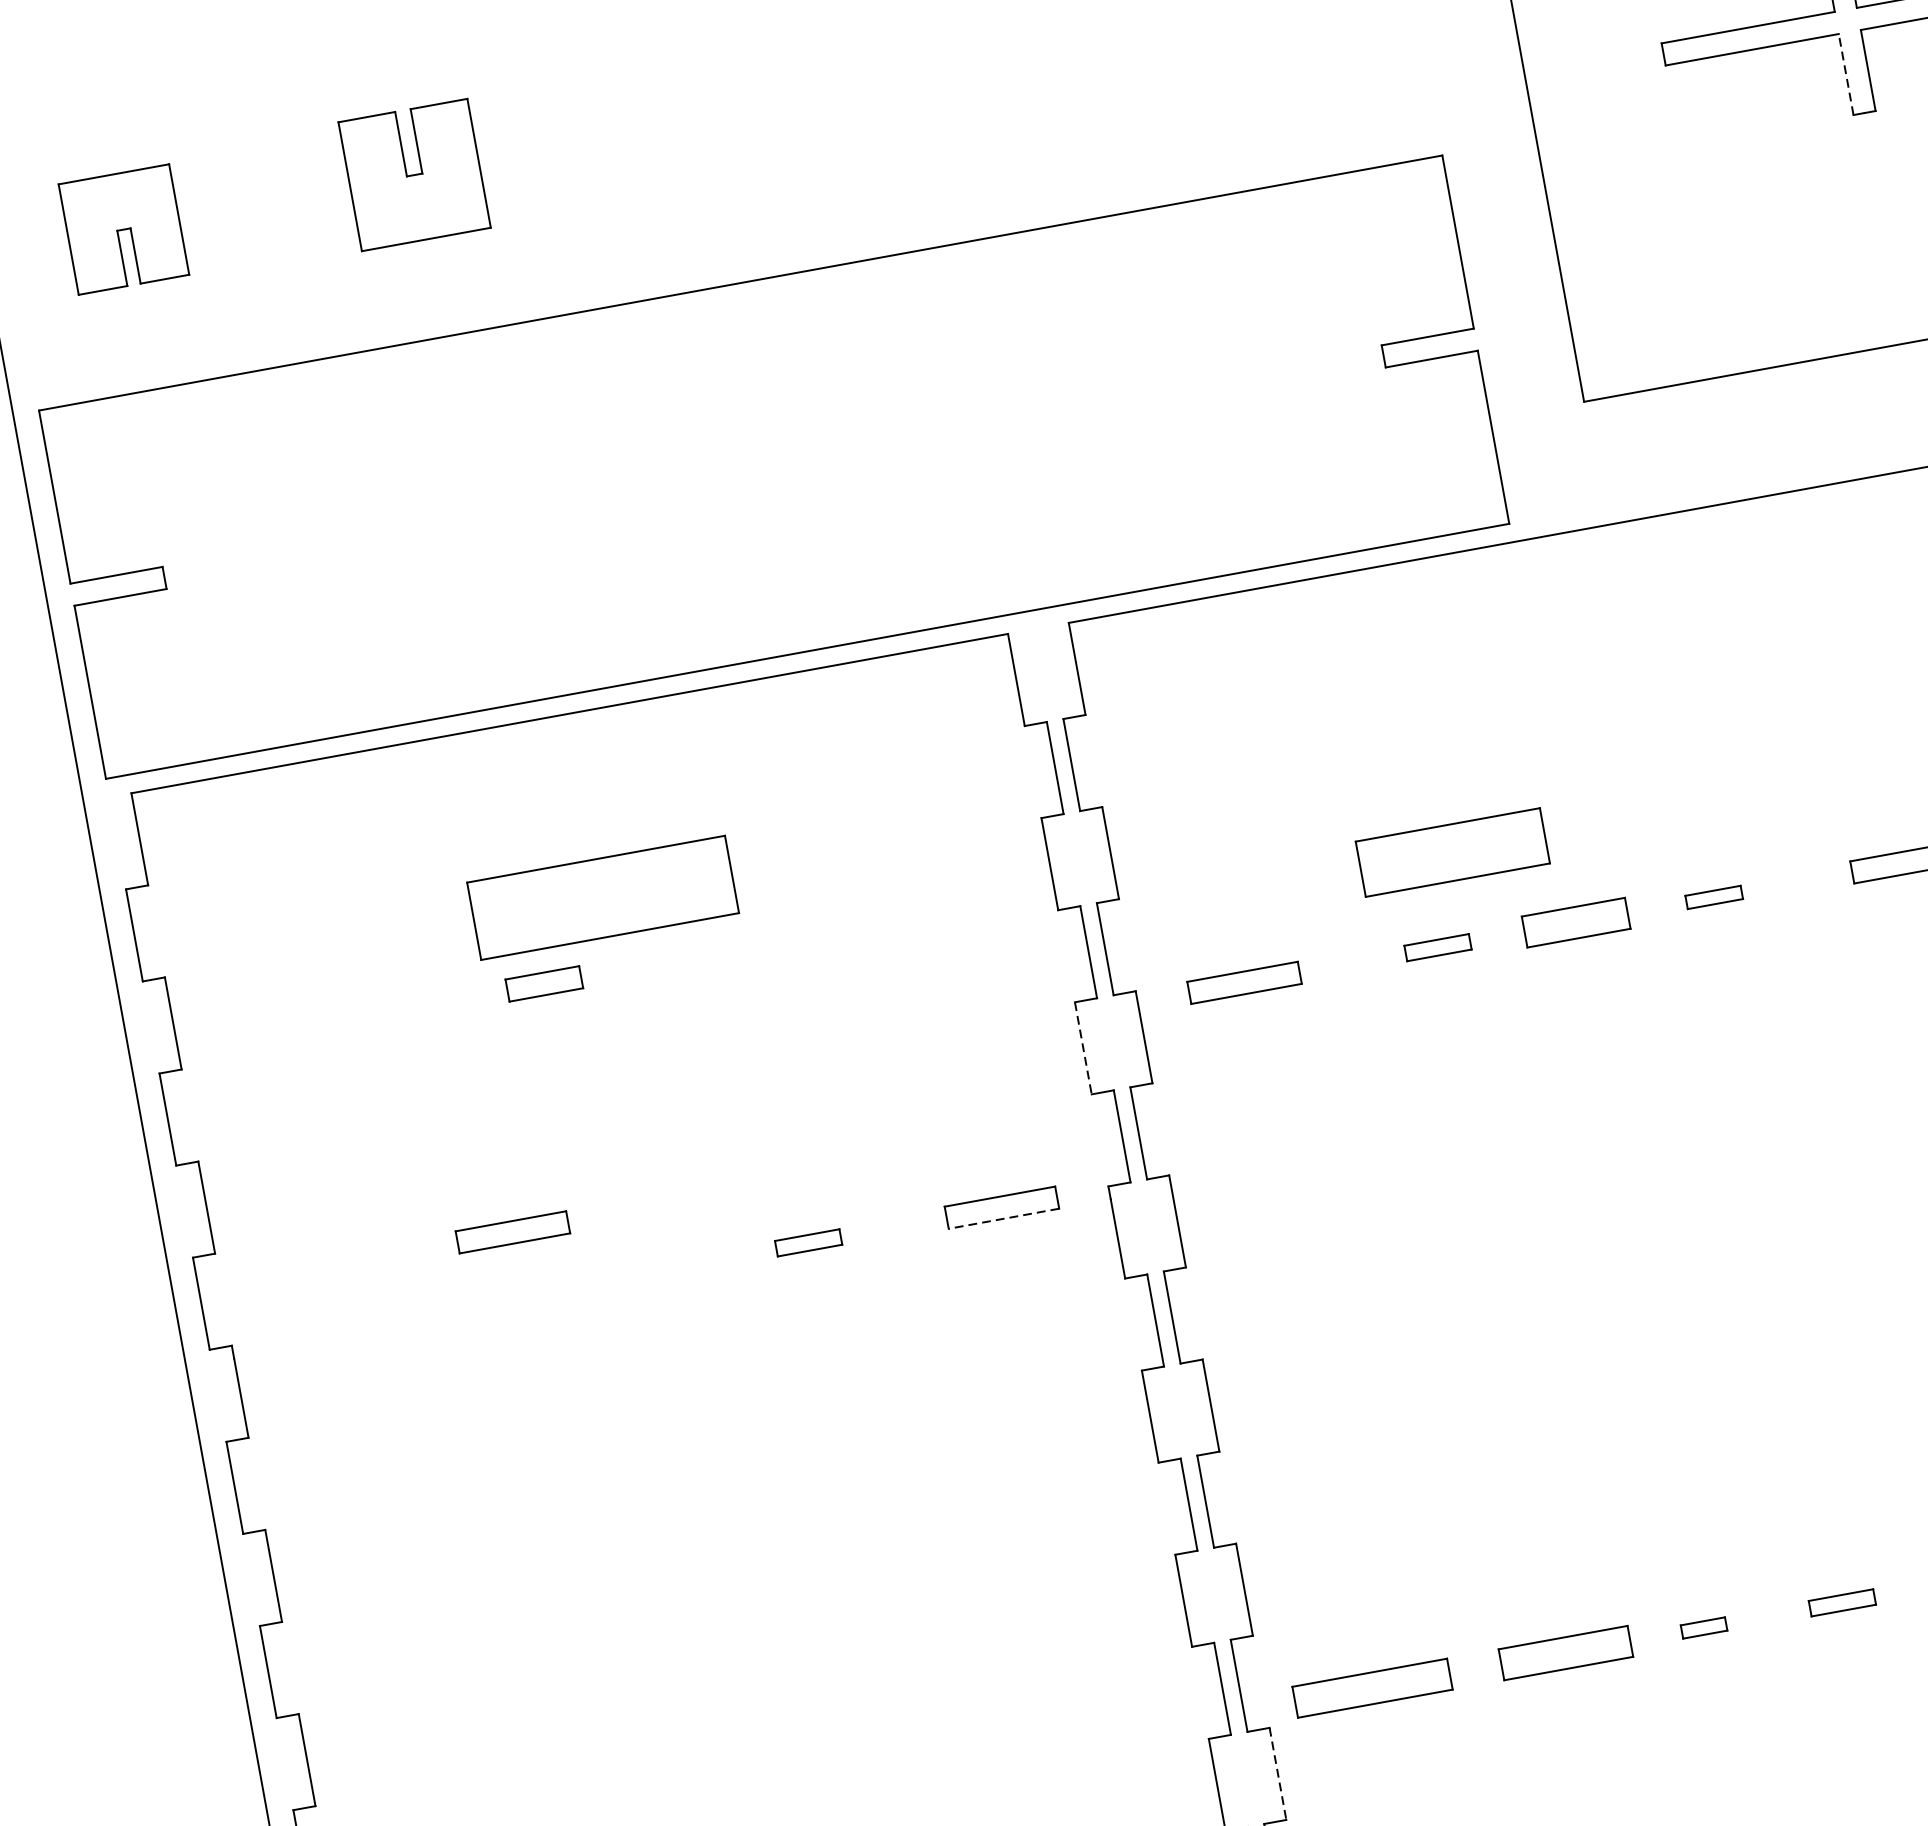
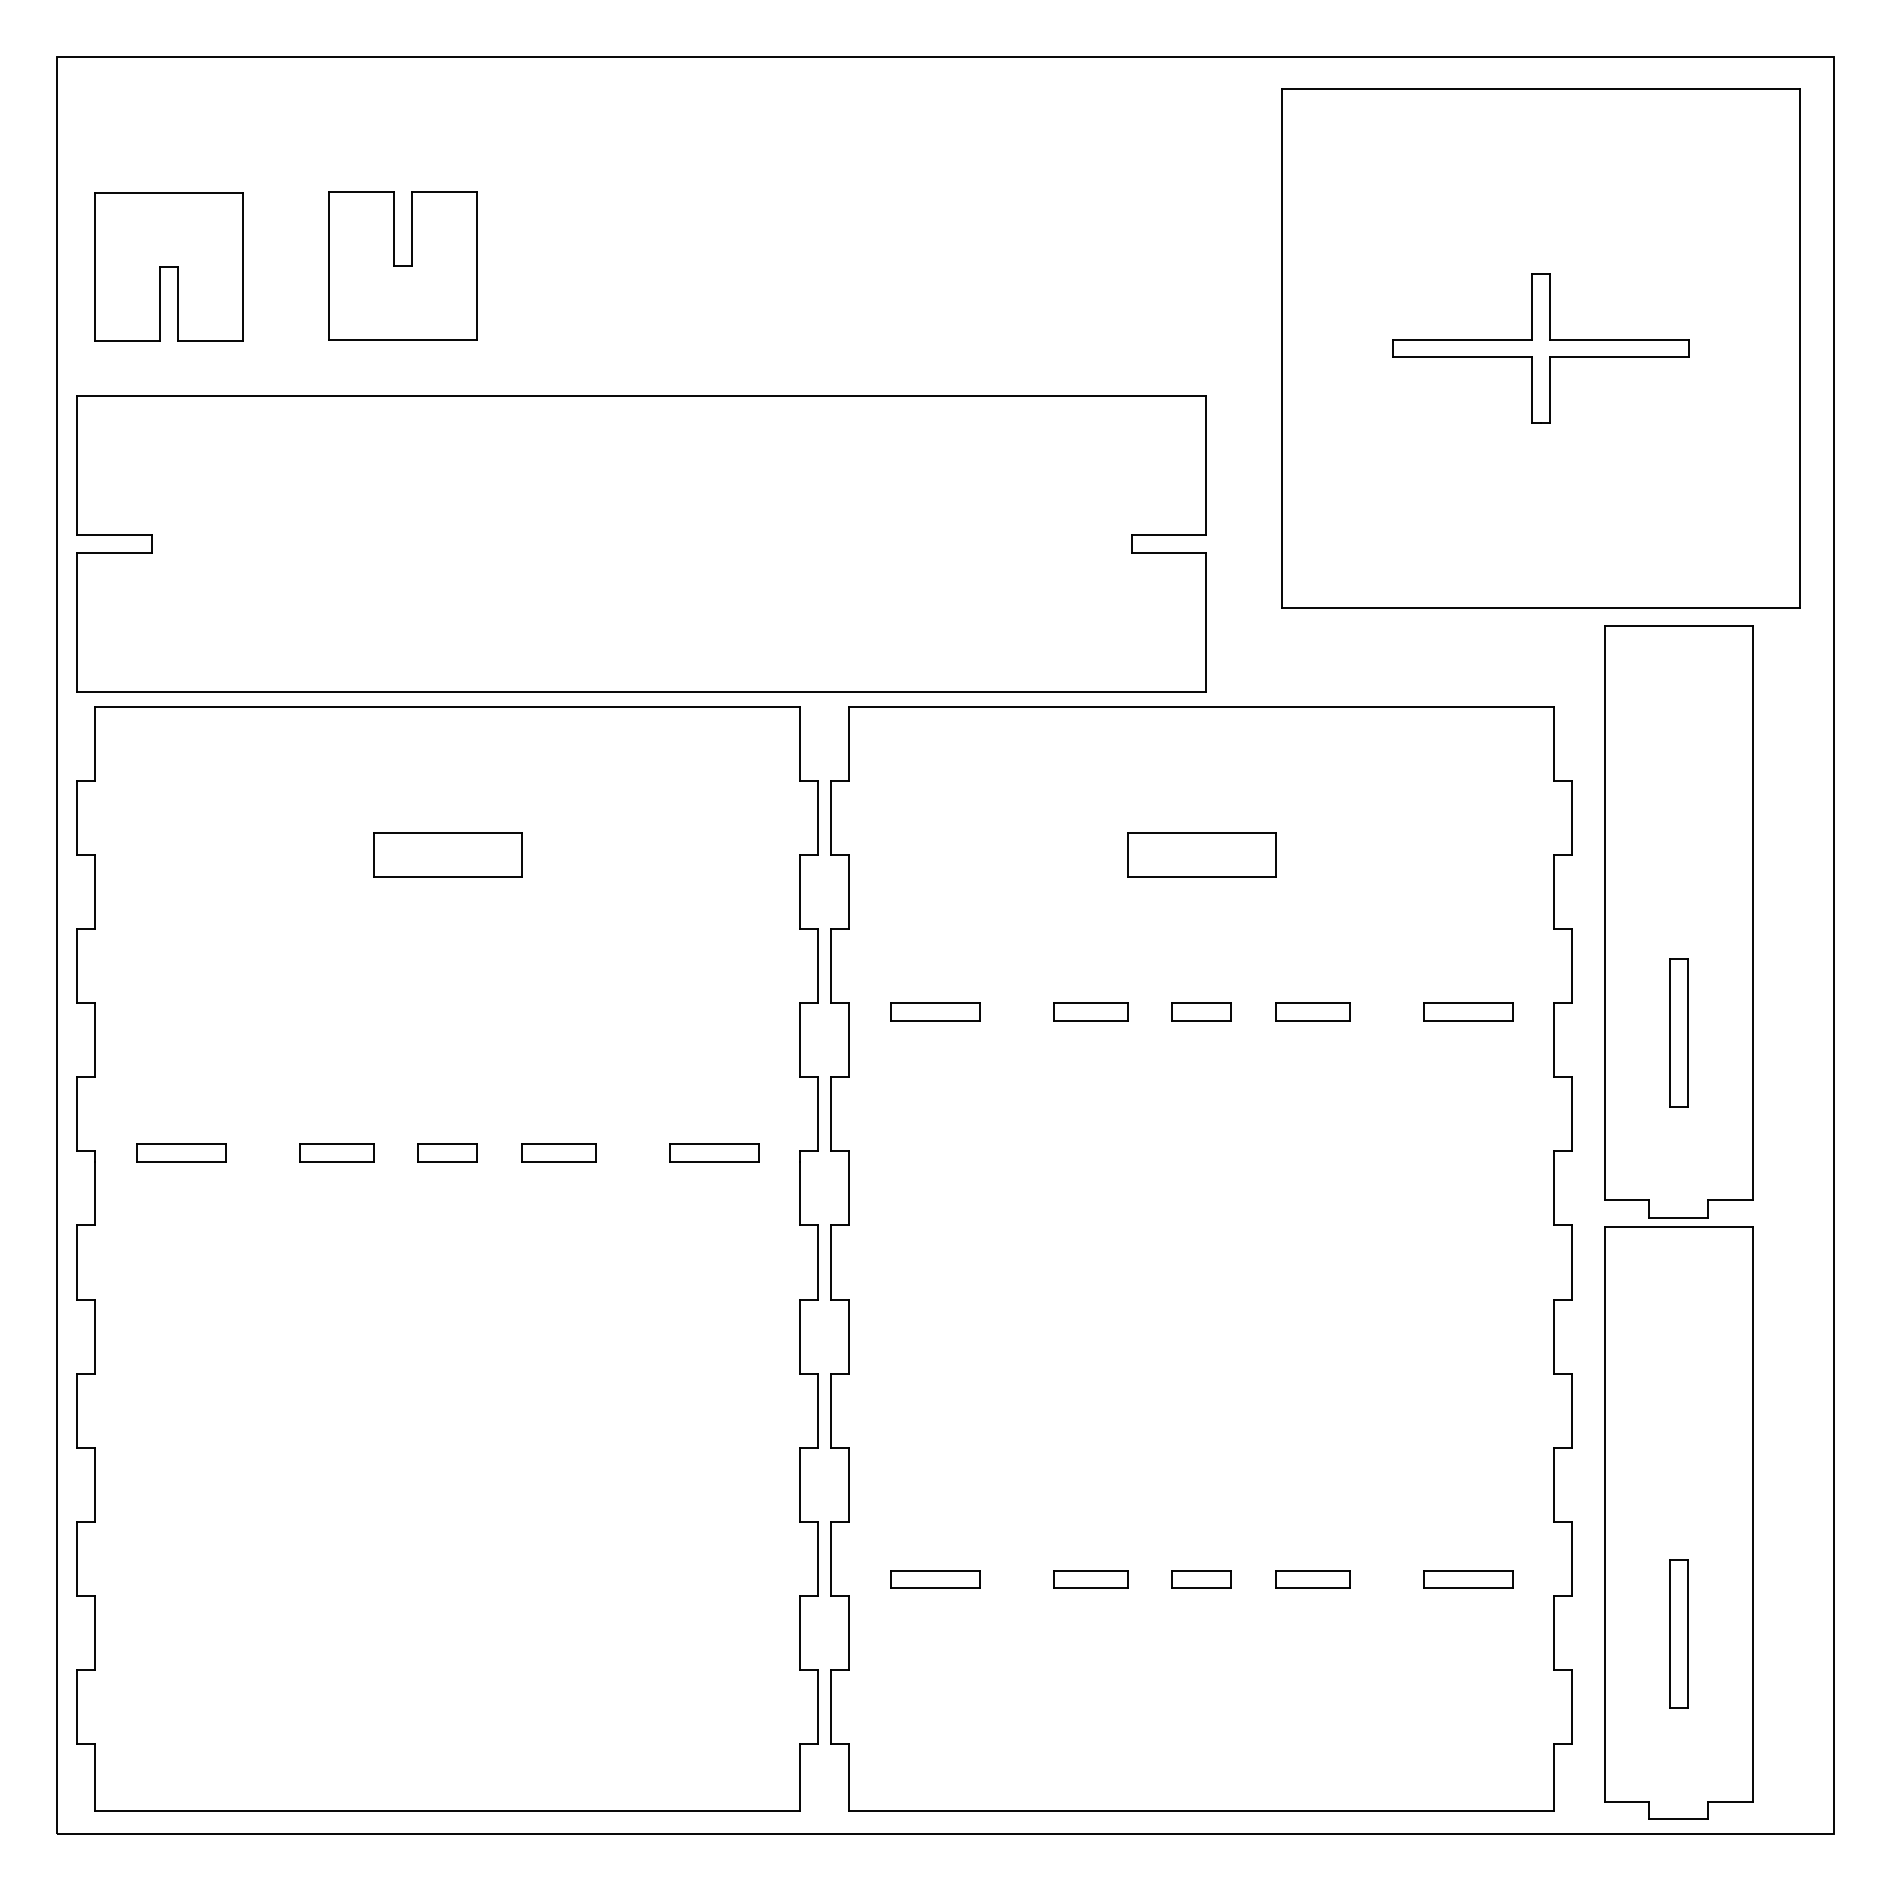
line: (1846, 75) -> (1532, 390), dashed -> solid
part: (413, 174) -> (402, 265), size x1.43
part: (122, 229) -> (168, 266), size x1.67
part: (1452, 851) -> (1201, 854), moved
part: (1713, 896) -> (1312, 1011), size x1.67
part: (602, 897) -> (447, 854), size x0.71
part: (1575, 921) -> (1201, 1011), size x0.71
part: (1437, 946) -> (1090, 1011), size x1.43
part: (543, 983) -> (447, 1152), moved
line: (1083, 1048) -> (800, 1040), dashed -> solid
line: (1002, 1218) -> (713, 1161), dashed -> solid
part: (513, 1231) -> (181, 1152), moved
part: (808, 1242) -> (558, 1152), size x1.43
part: (532, 1292) -> (336, 1152), added
part: (1841, 1602) -> (1312, 1579), size x1.43
part: (1703, 1628) -> (1201, 1579), size x1.67
part: (1565, 1653) -> (1090, 1579), size x0.71
part: (1373, 1688) -> (935, 1579), size x0.71
line: (1278, 1774) -> (849, 1633), dashed -> solid

